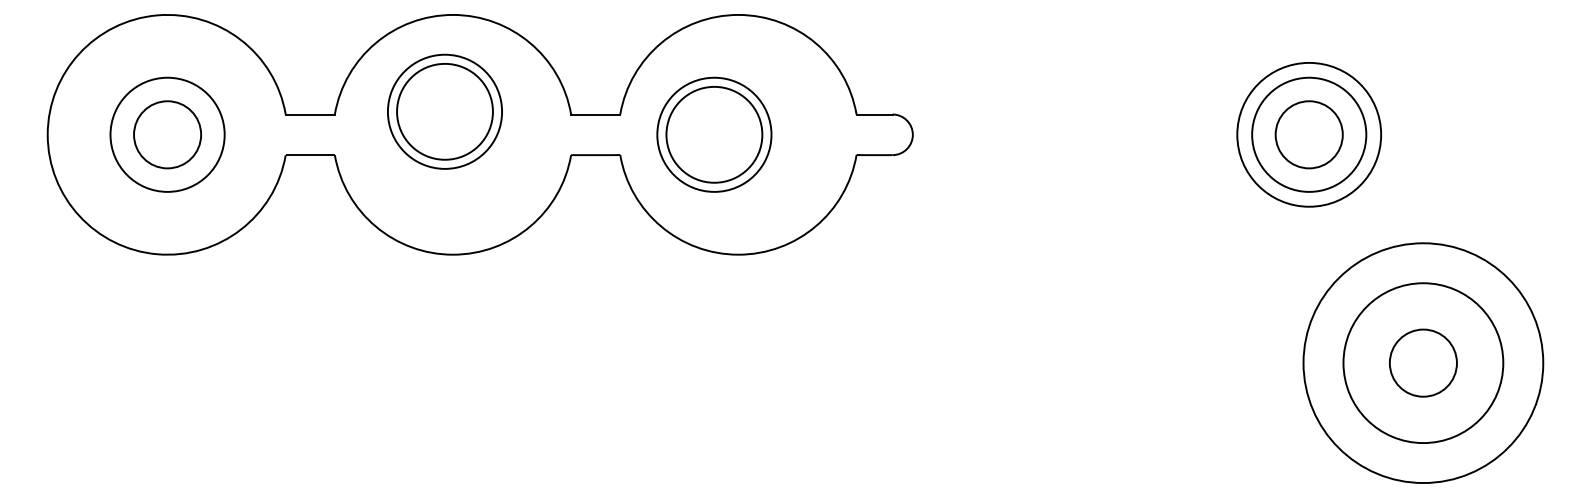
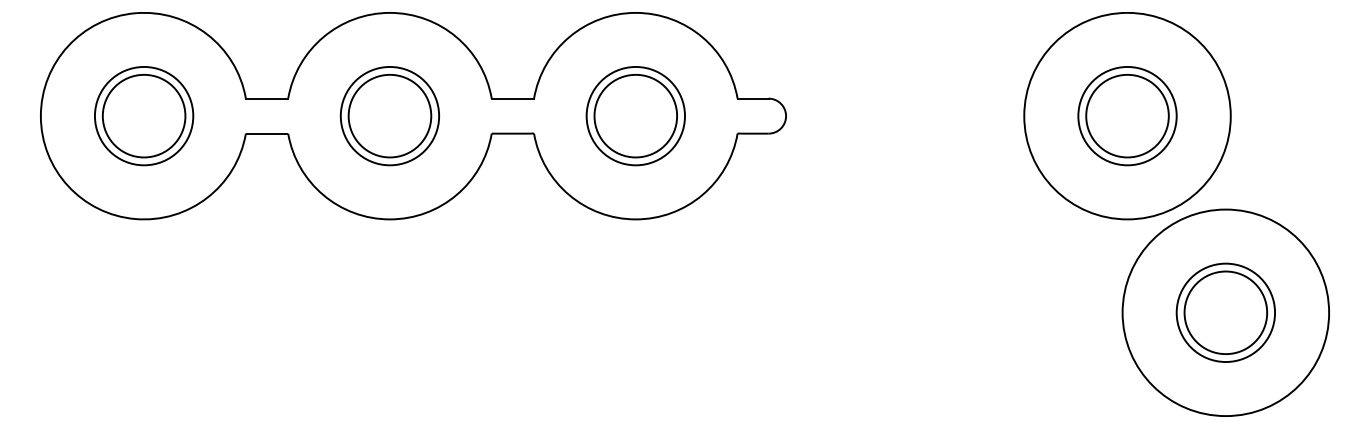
part: (444, 111) -> (389, 115), moved
circle: (167, 134) -> (144, 115), size x1.43
part: (714, 134) -> (635, 115), moved
circle: (1309, 134) -> (1127, 115), size x1.43
circle: (1309, 134) -> (1127, 115), size x1.67
circle: (1423, 363) -> (1225, 313), size x0.71
circle: (1423, 363) -> (1225, 313), size x1.43

